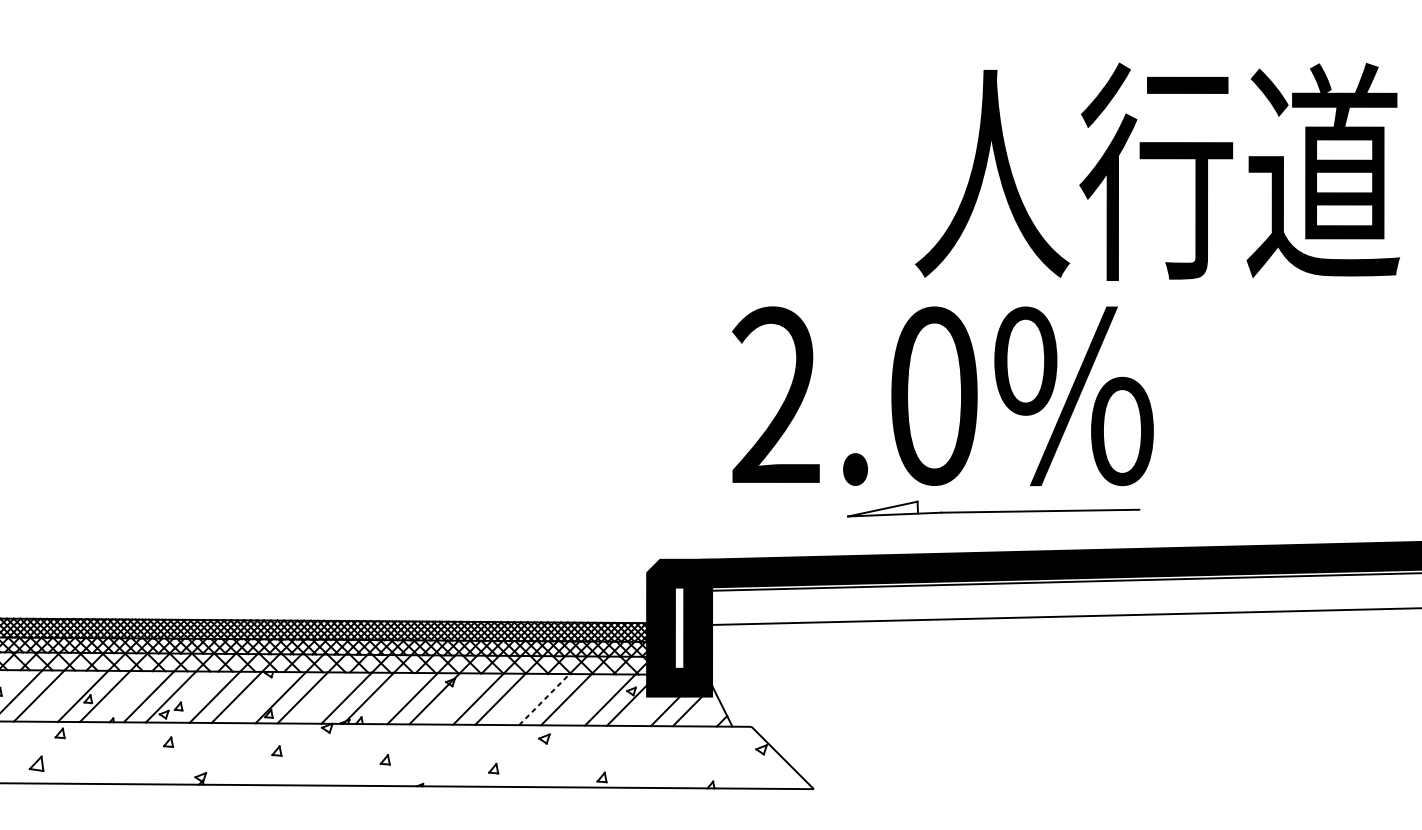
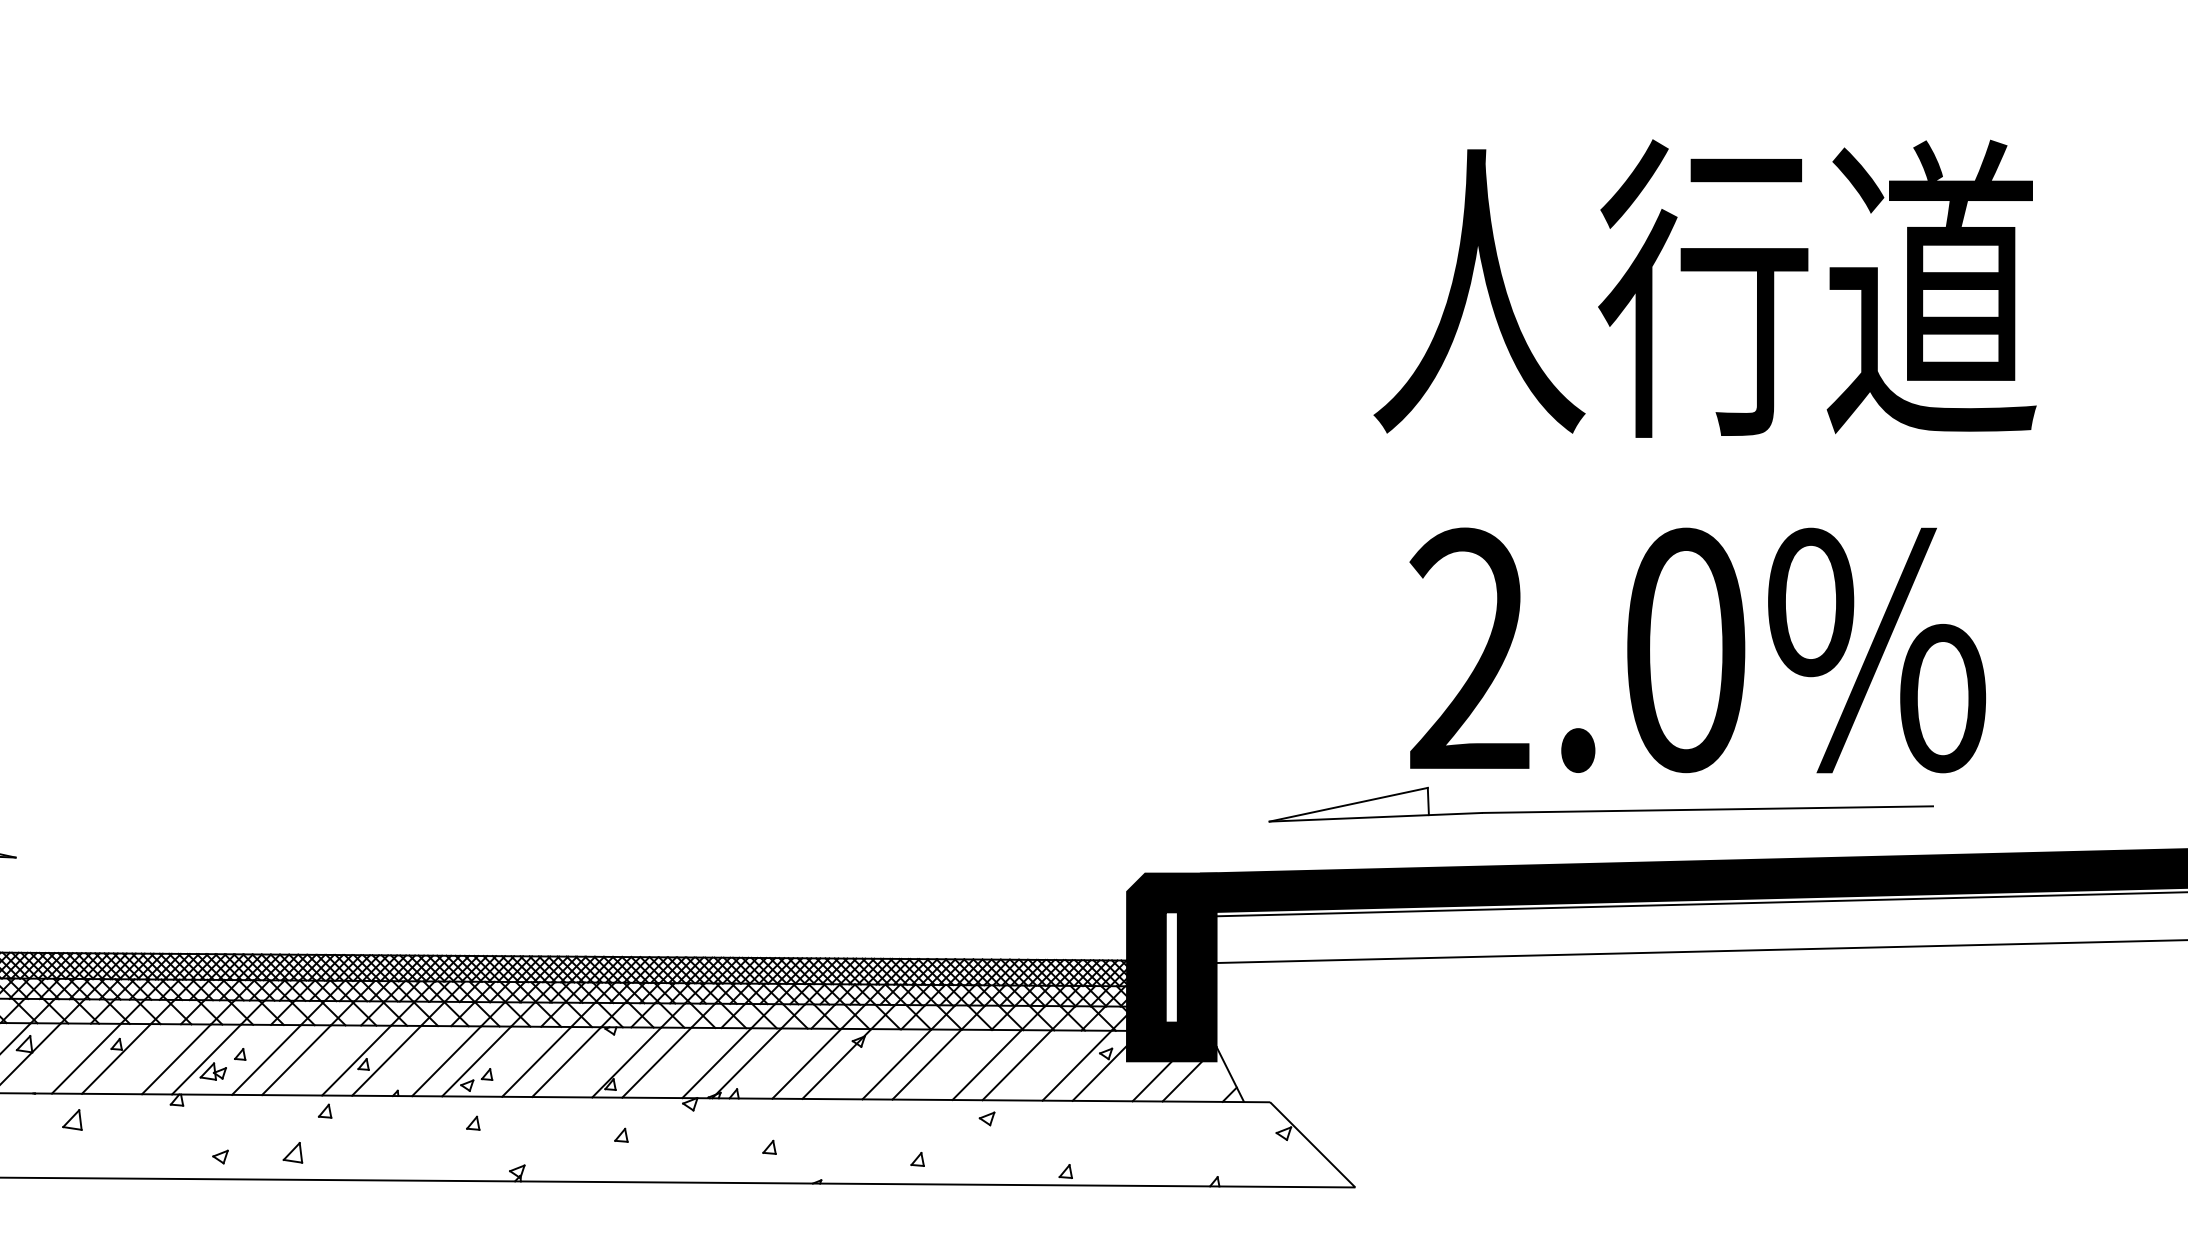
text: (1157, 171) -> (1704, 288), moved
text: (942, 396) -> (1697, 650), moved
part: (993, 508) -> (1600, 804), size x1.67
line: (544, 699) -> (987, 1064), dashed -> solid

